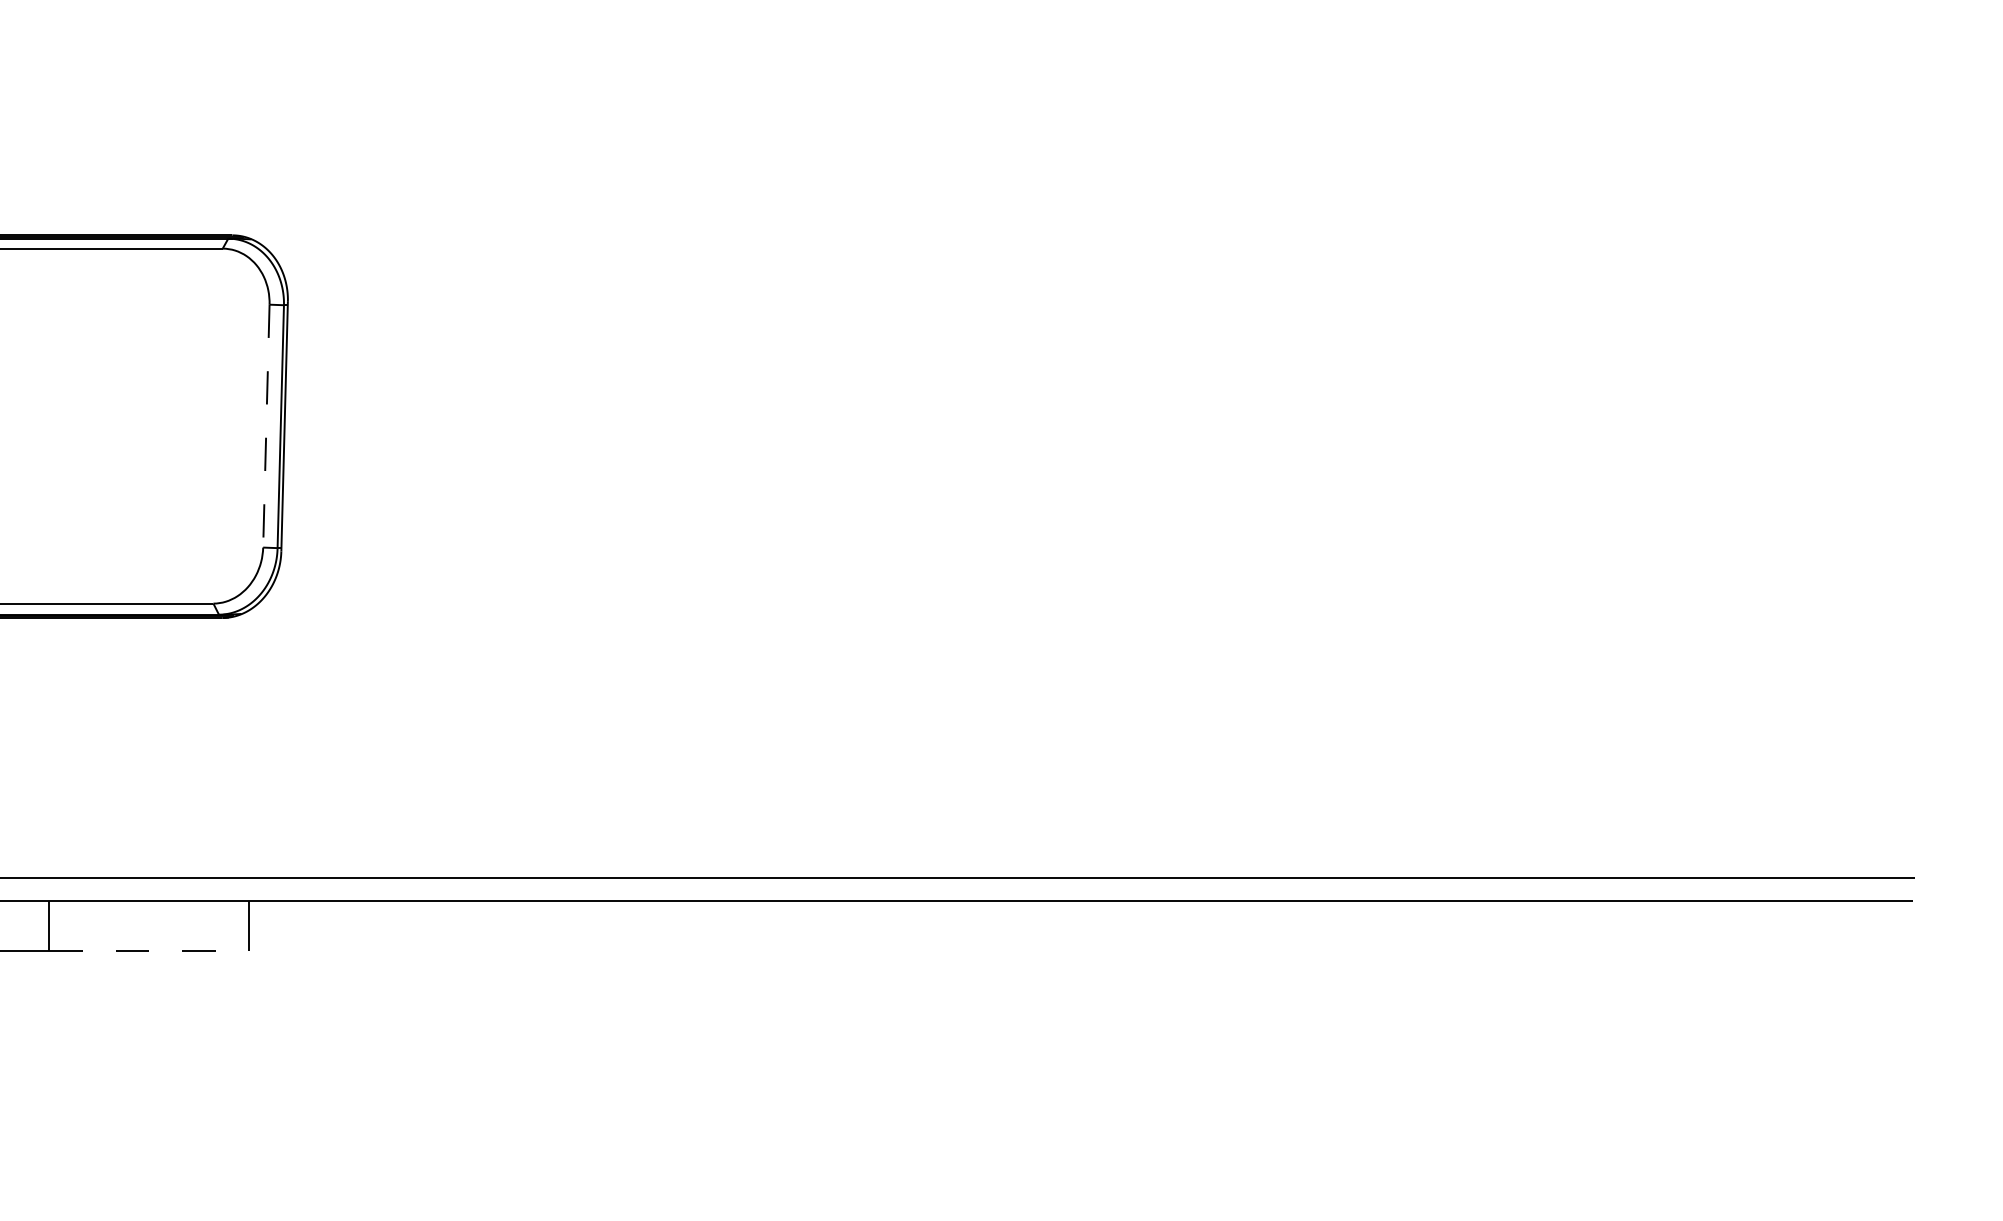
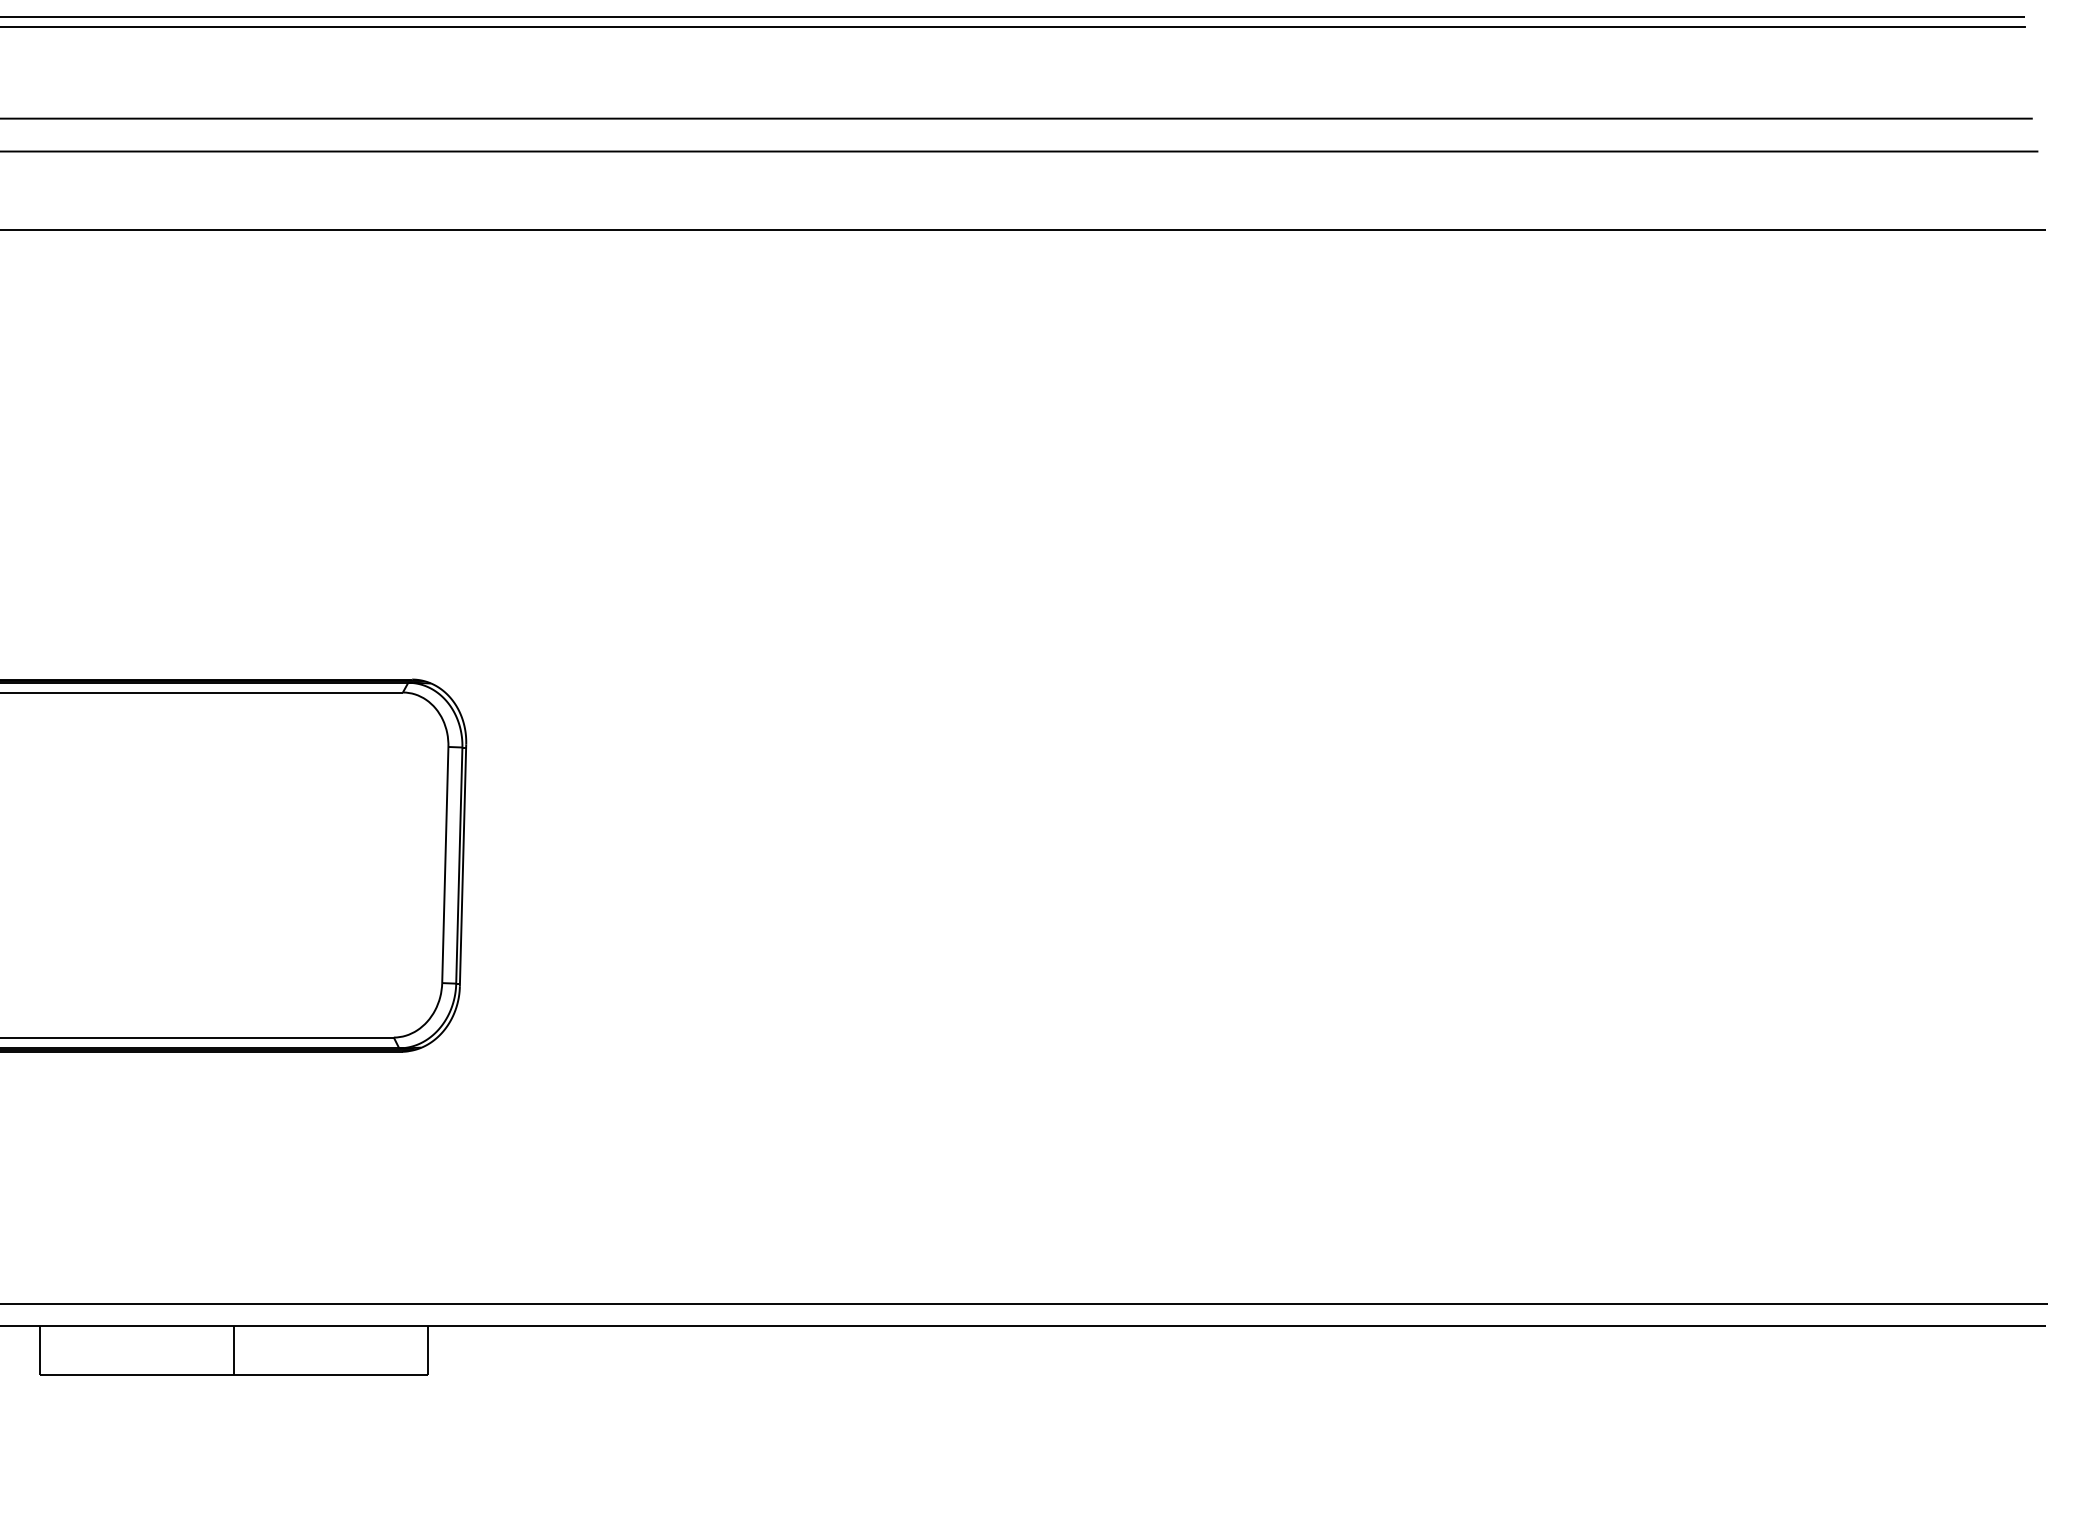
line: (266, 426) -> (445, 865), dashed -> solid
line: (149, 951) -> (331, 1375), dashed -> solid

